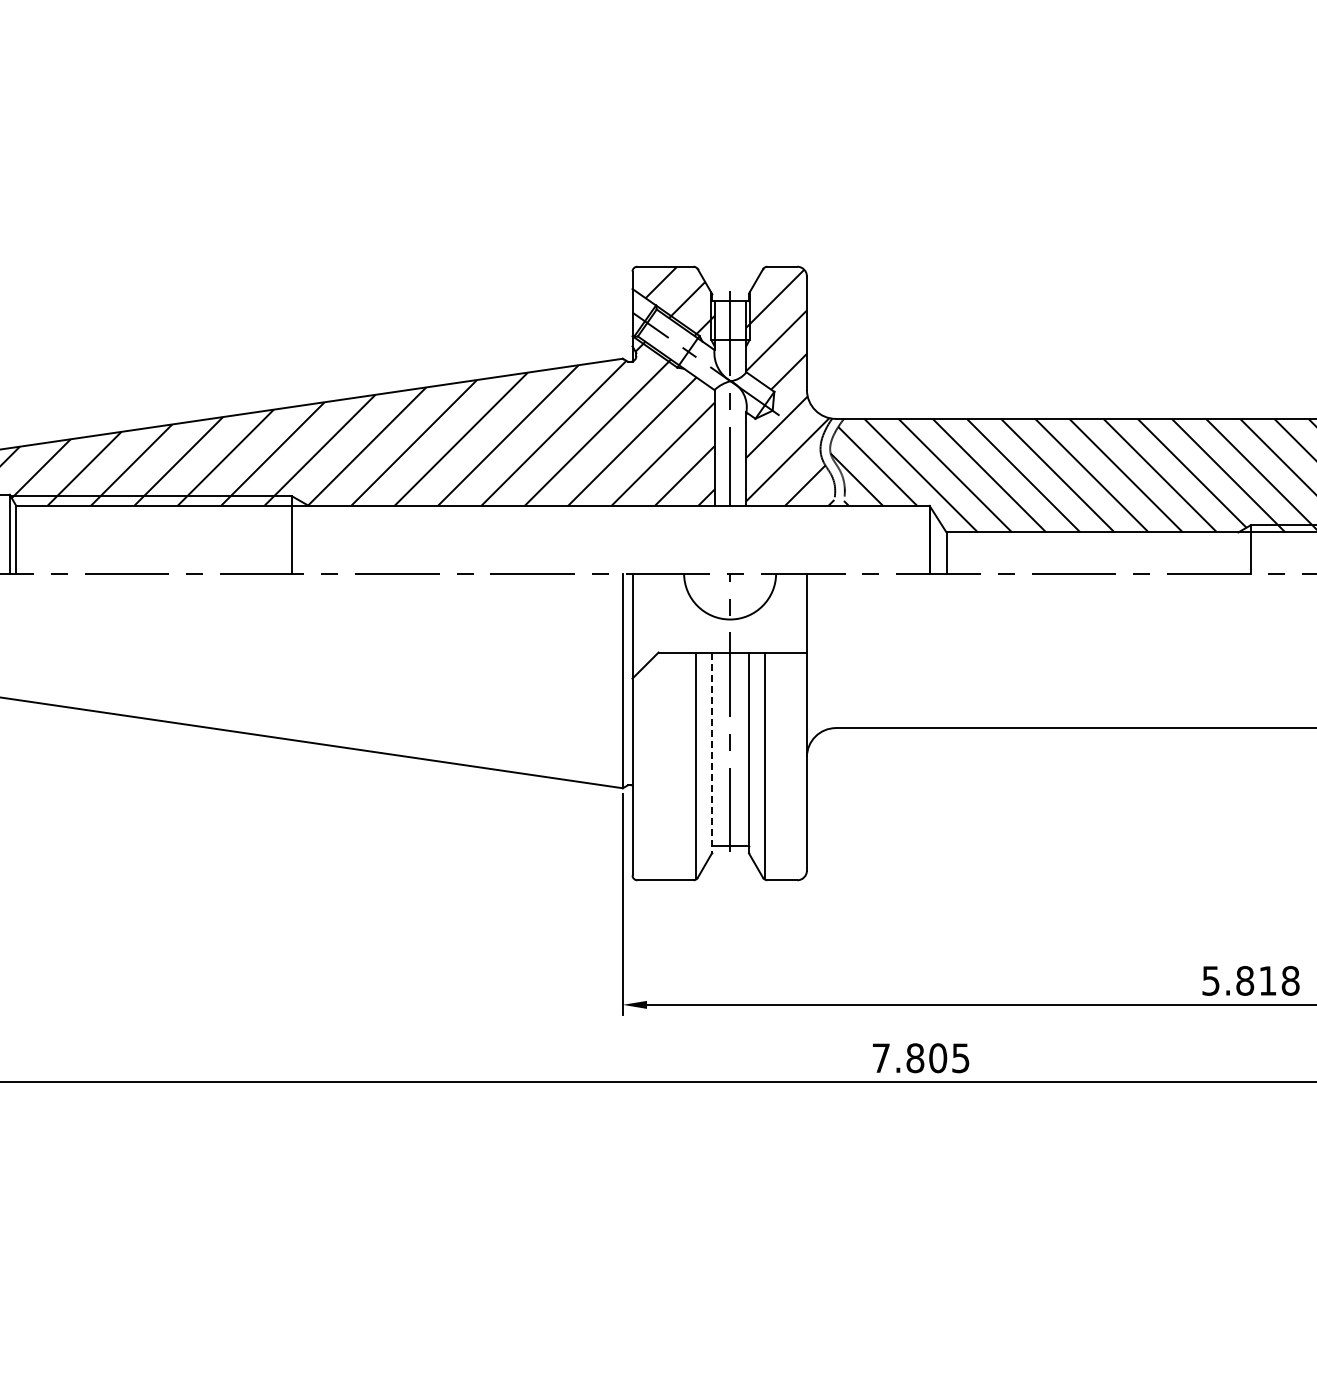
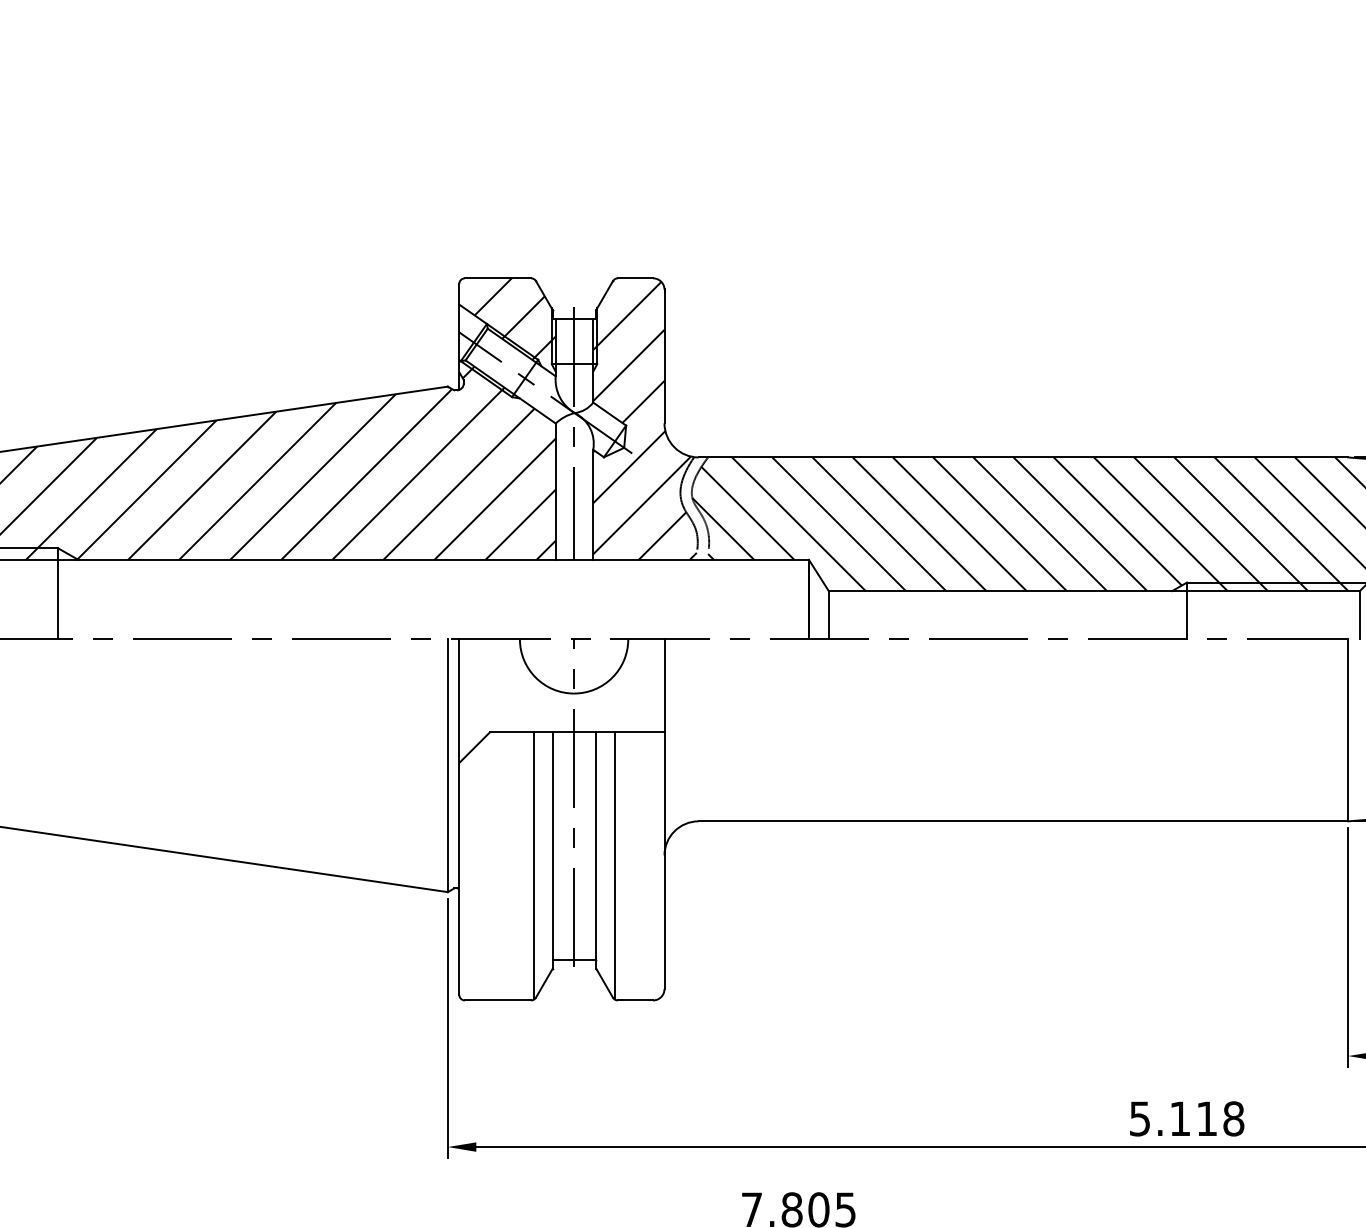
line: (711, 753) -> (552, 851), dashed -> solid
text: (1245, 980) -> (1180, 1118), 5.818 -> 5.118

